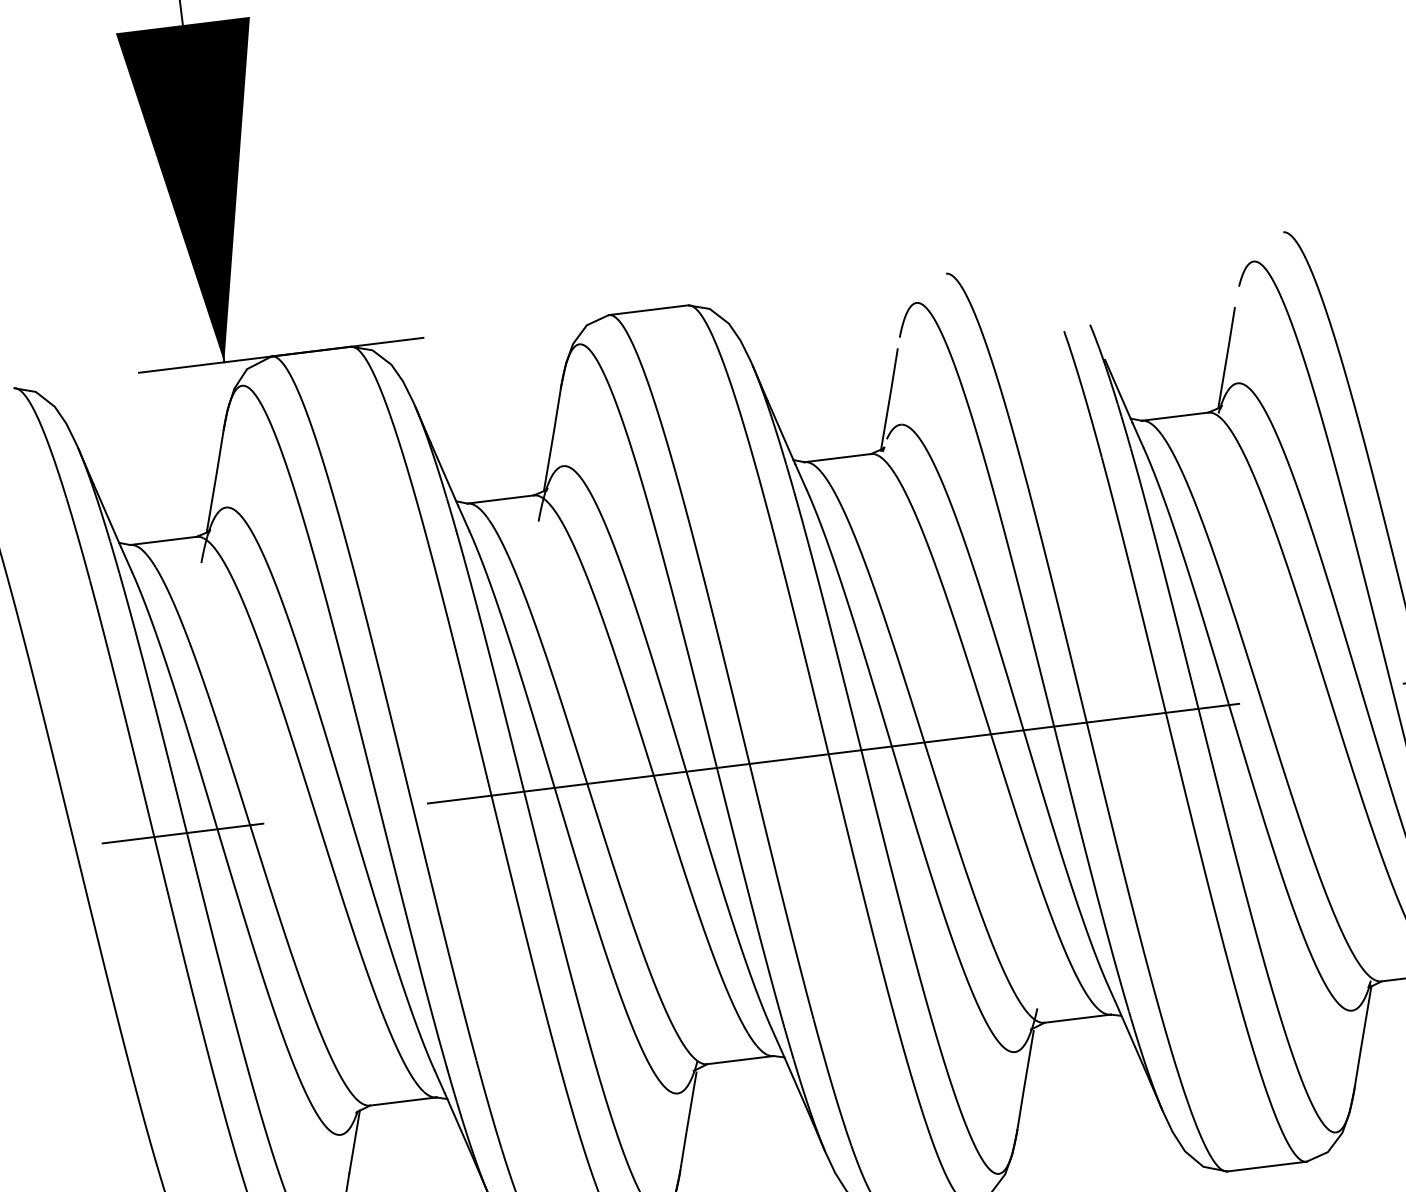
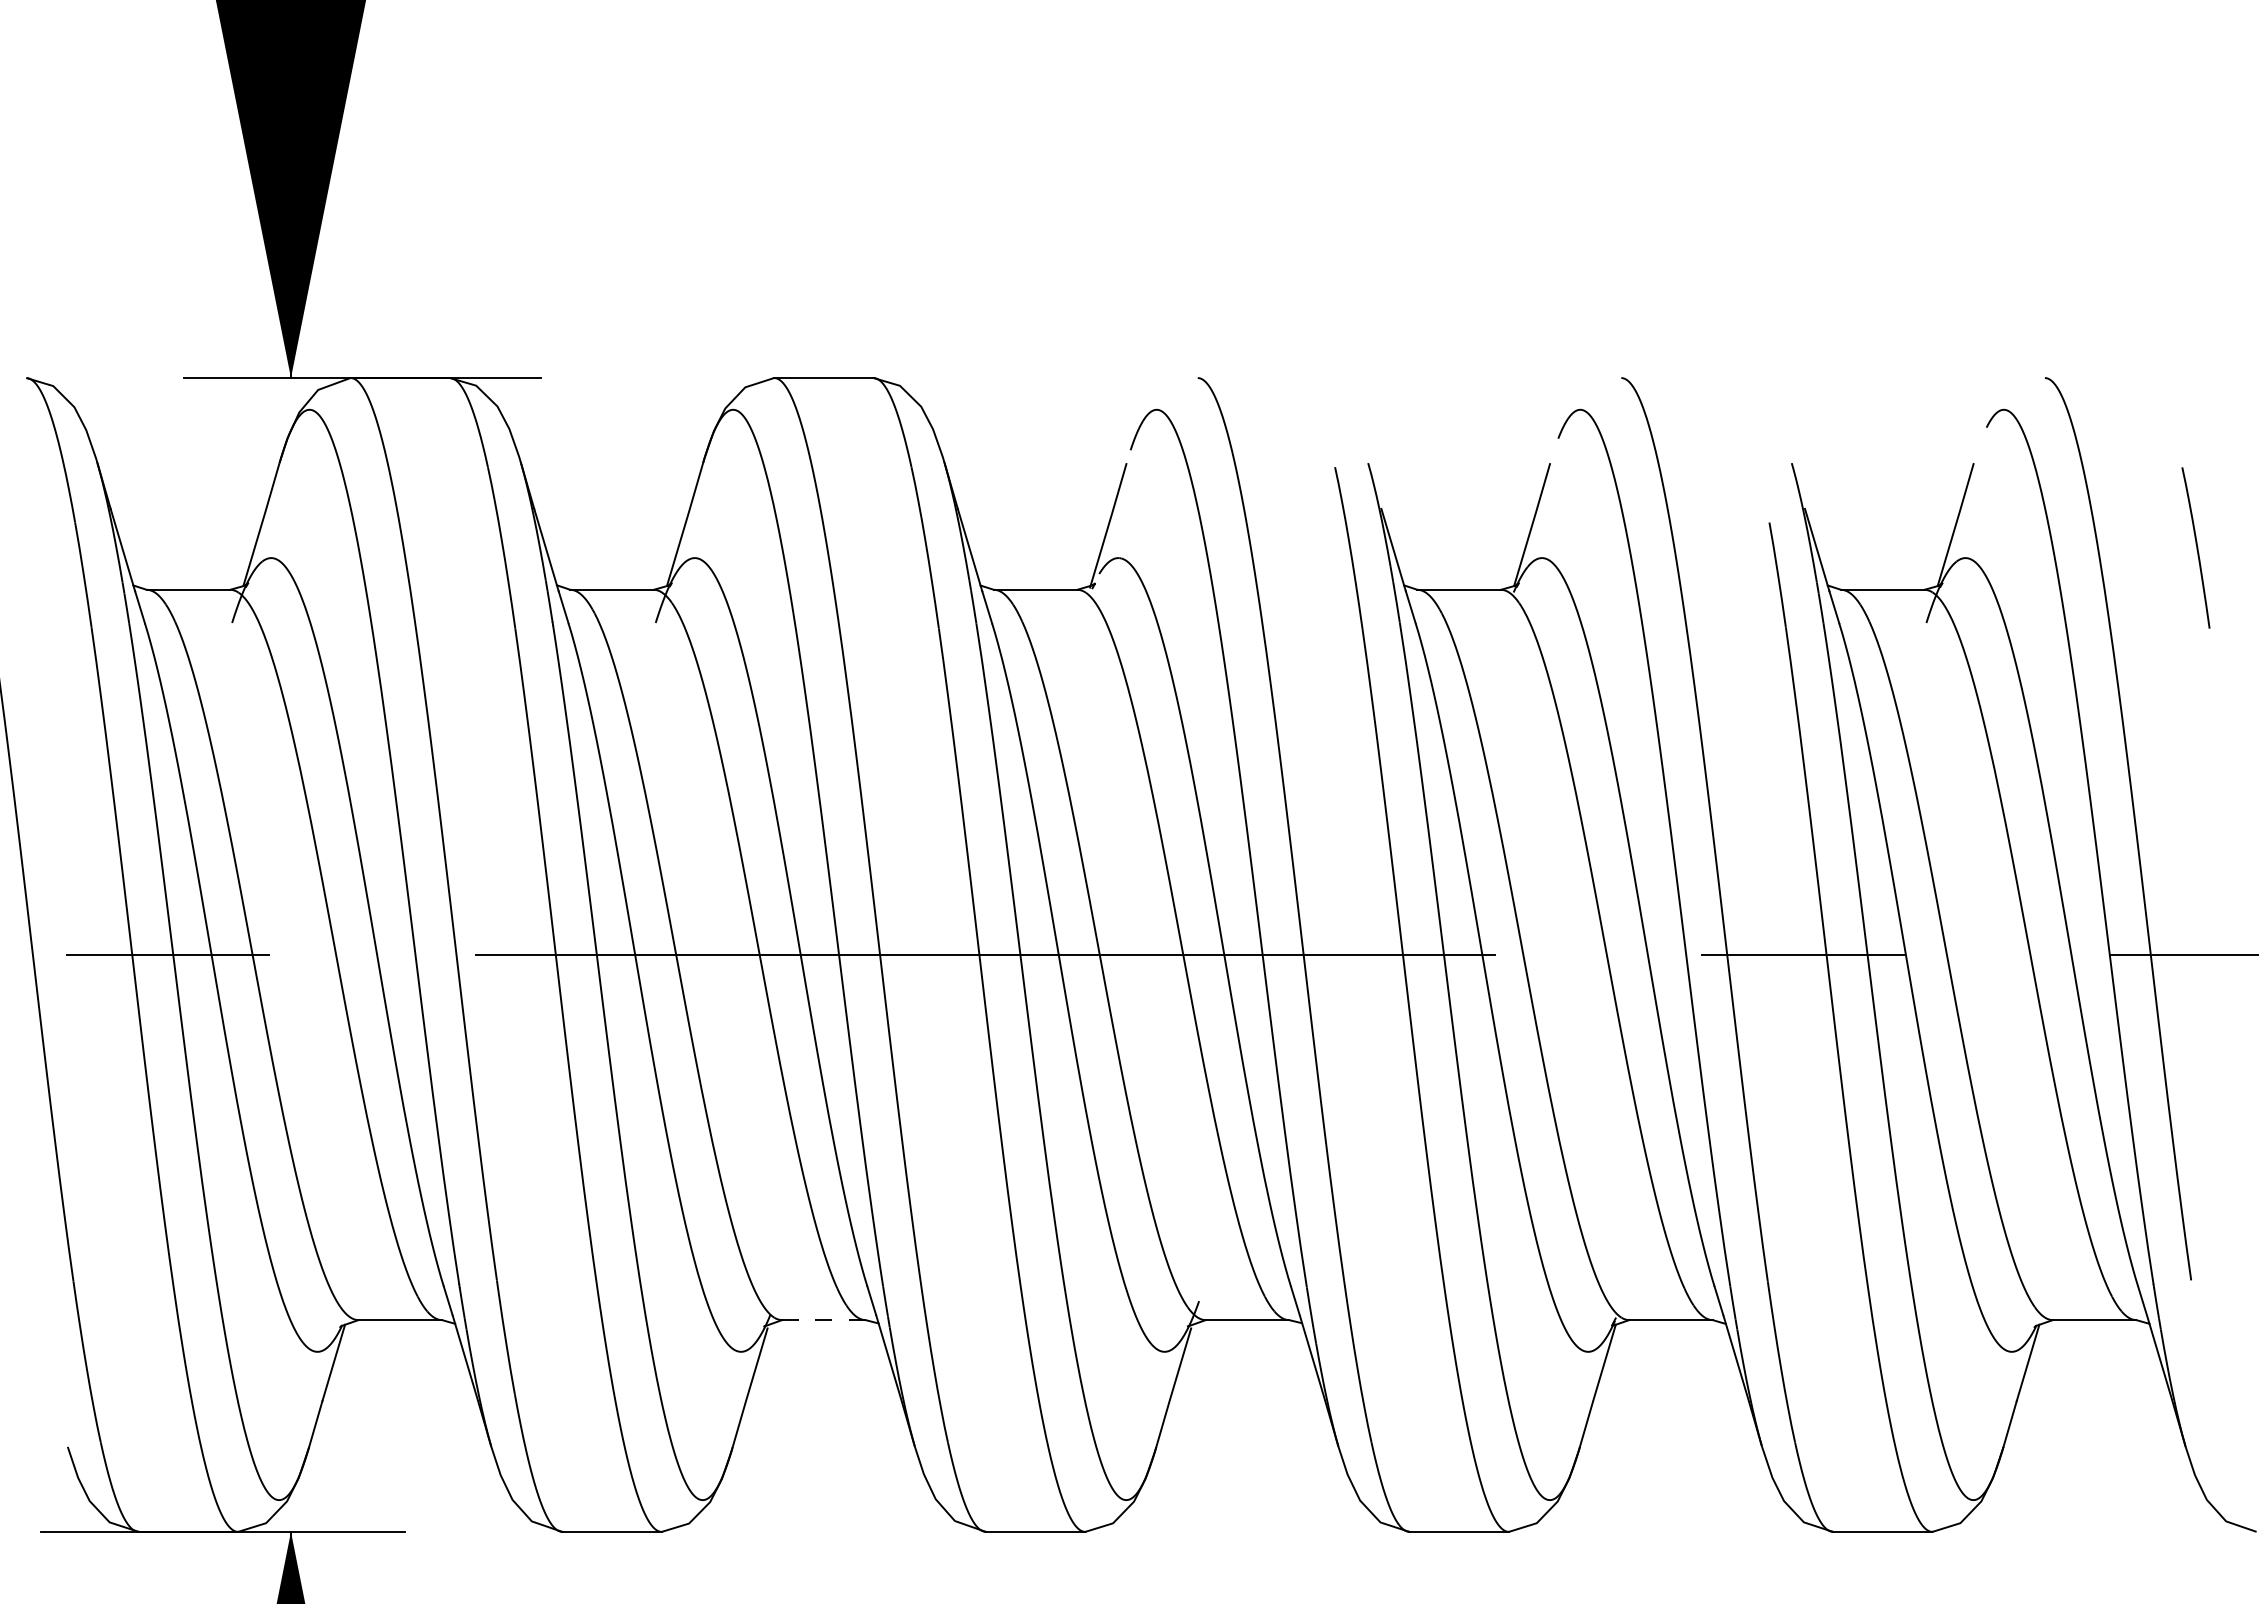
line: (740, 1060) -> (823, 1320), solid -> dashed

